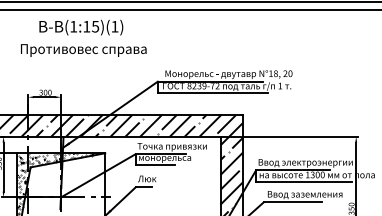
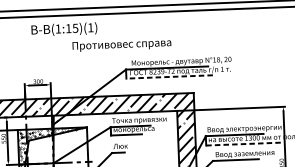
text: (83, 50) -> (121, 45), moved
line: (212, 93) -> (169, 77), solid -> dashed
line: (304, 182) -> (244, 144), solid -> dashed

